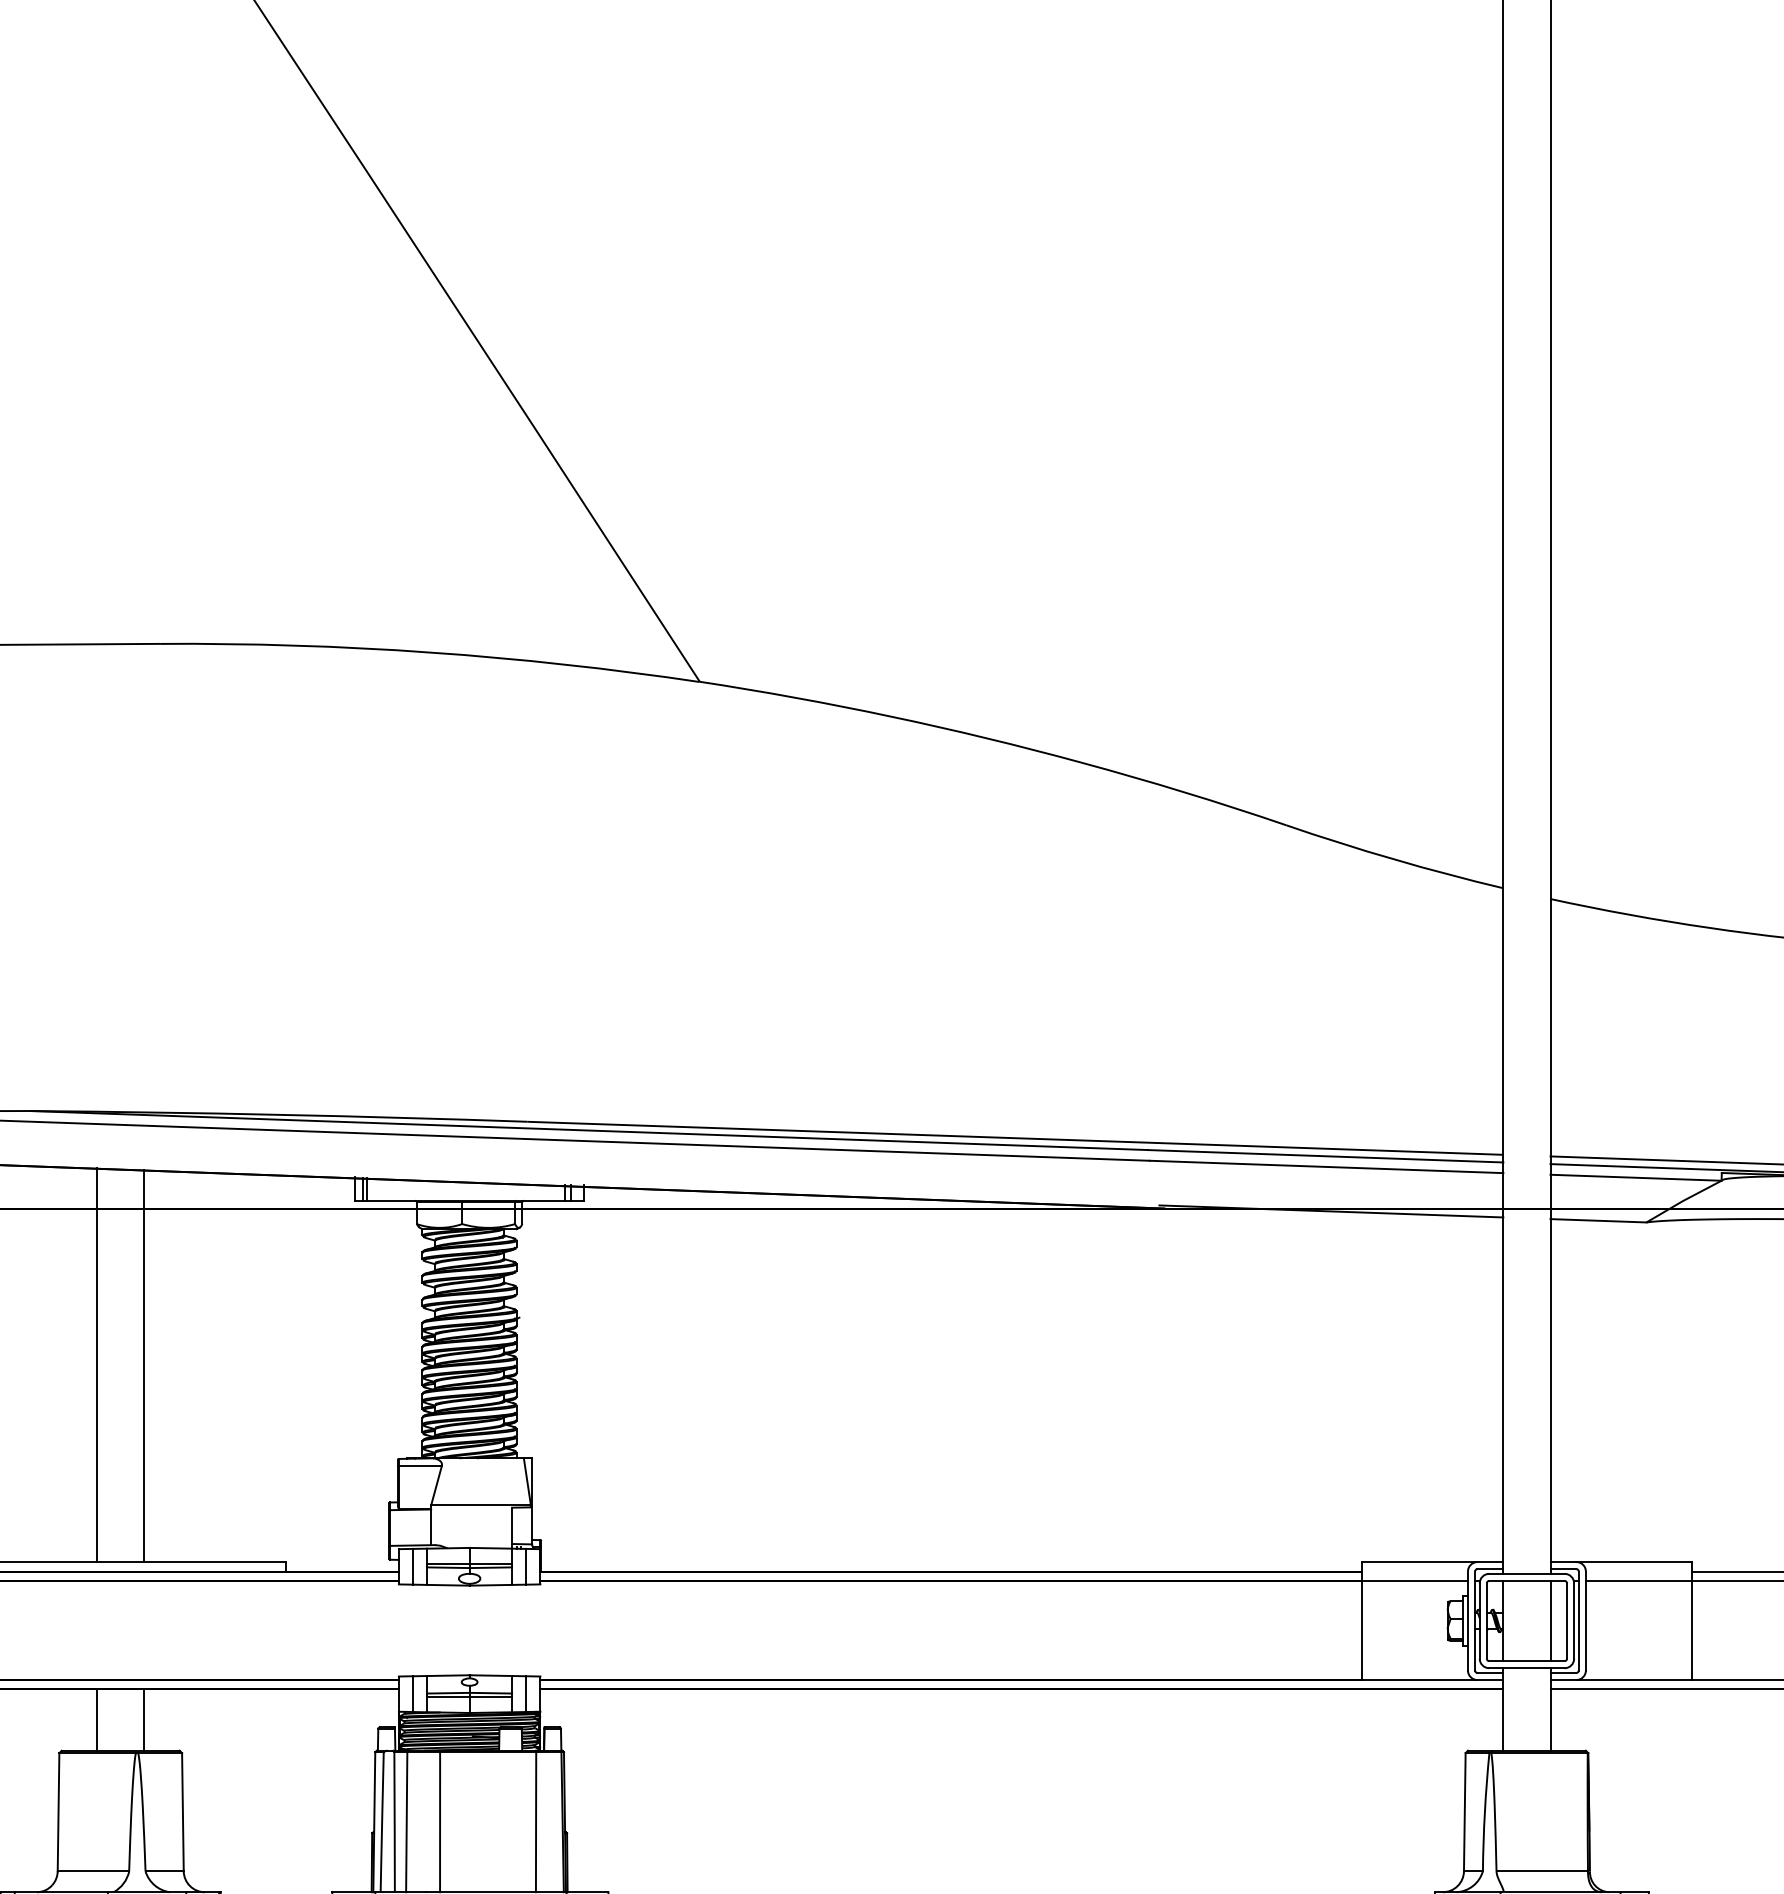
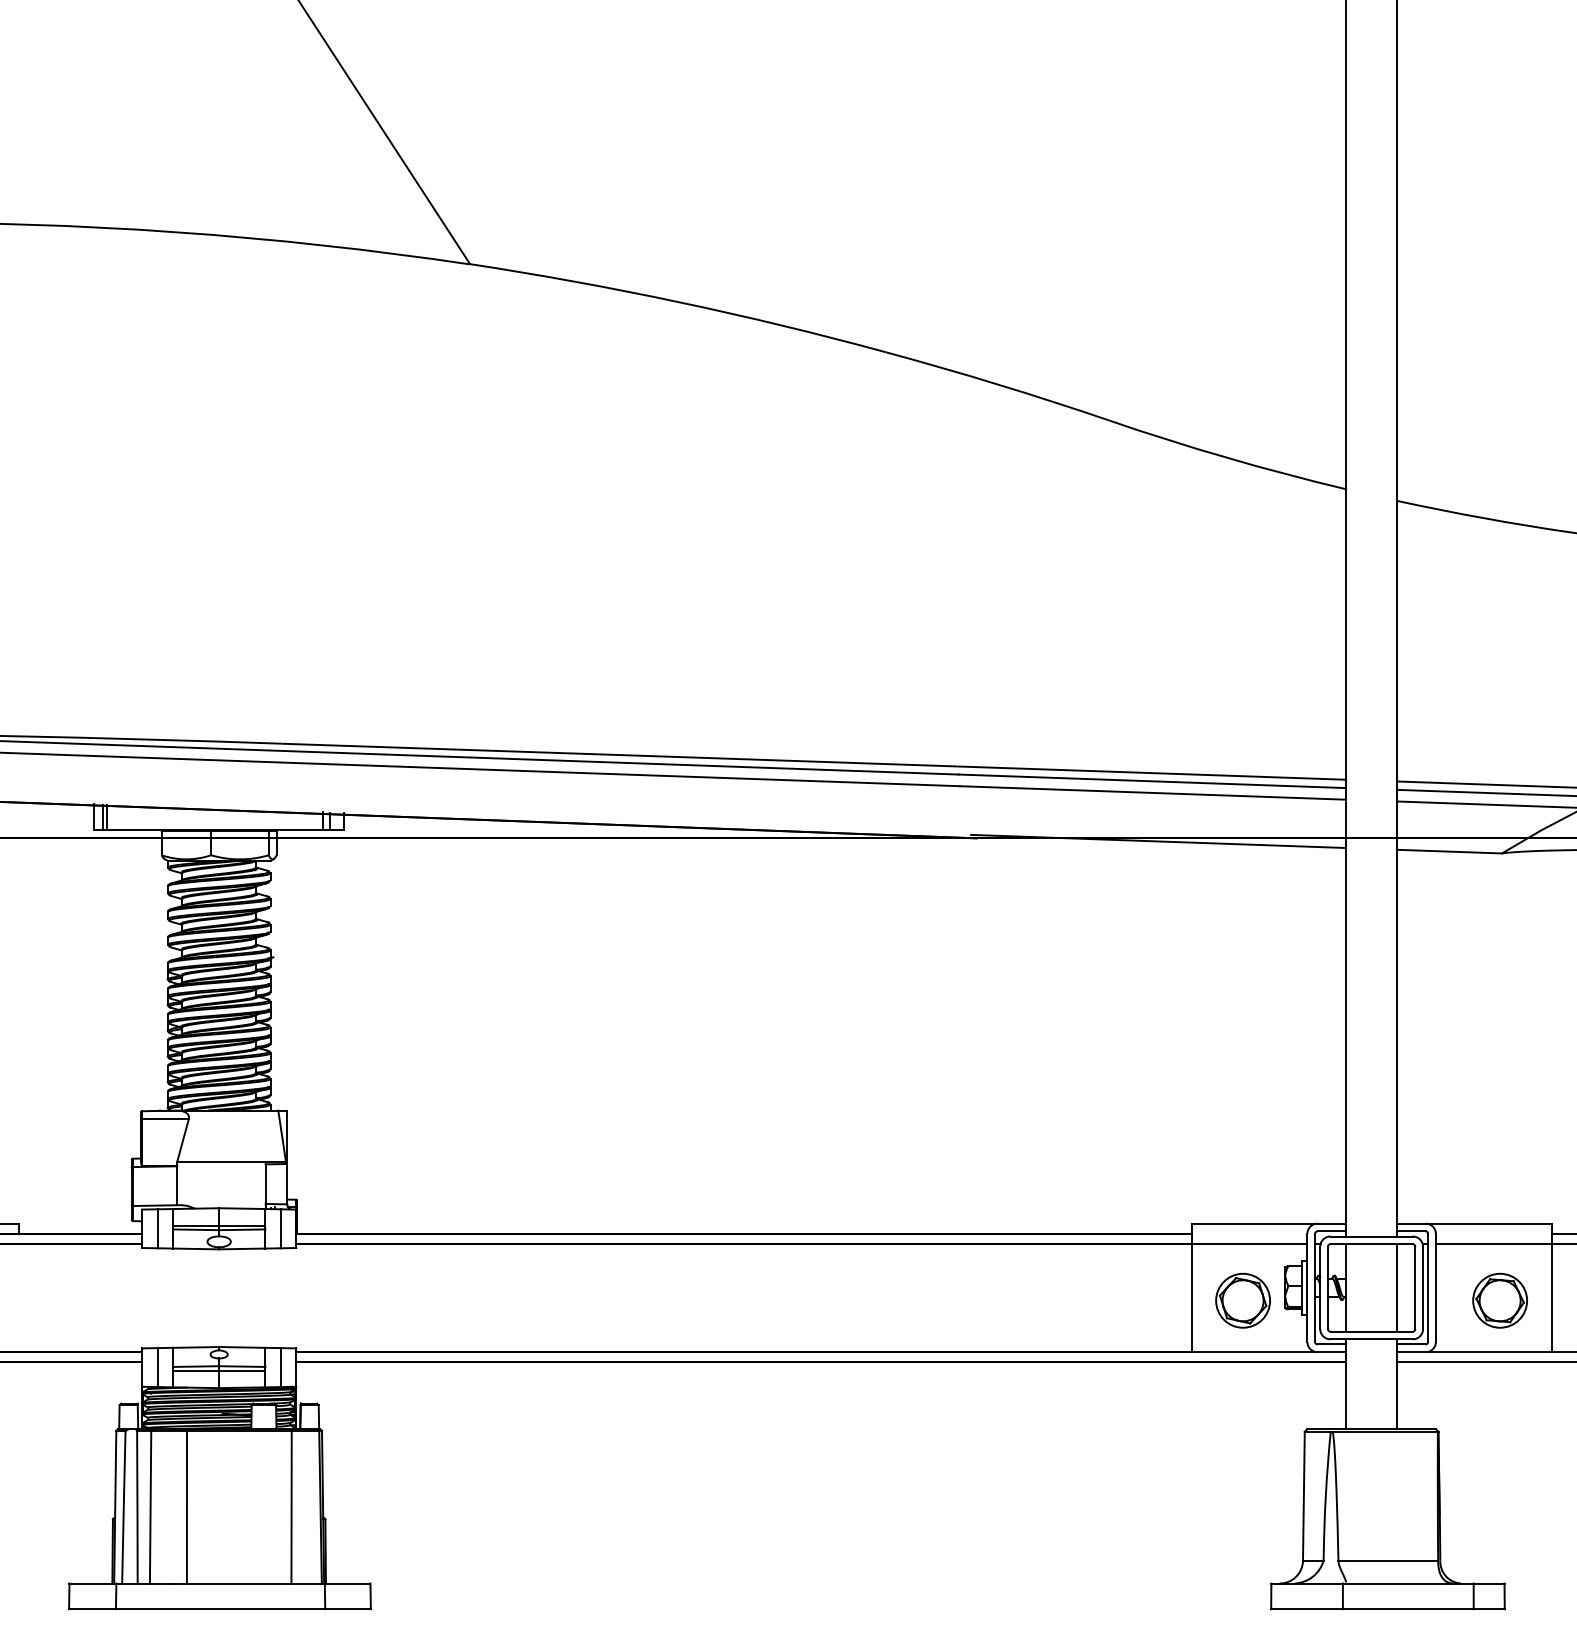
part: (1408, 1632) -> (1242, 1300), added
part: (1644, 1632) -> (1499, 1300), added

